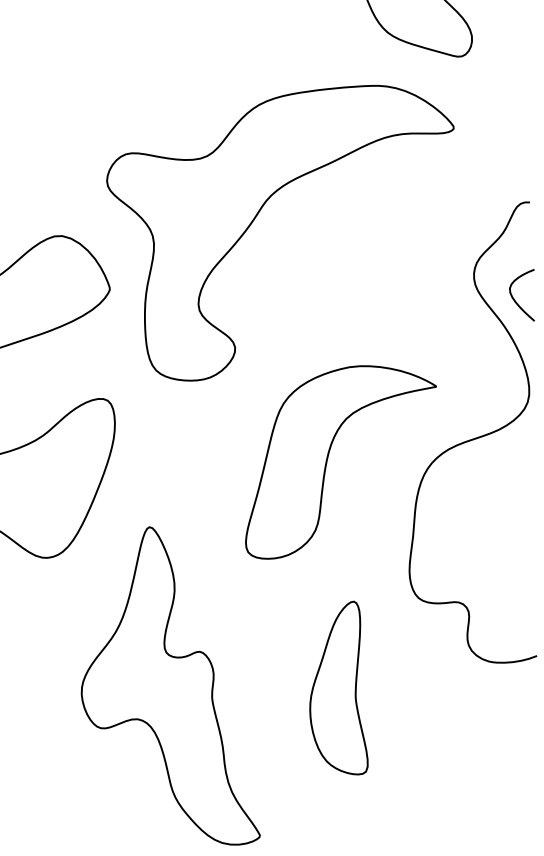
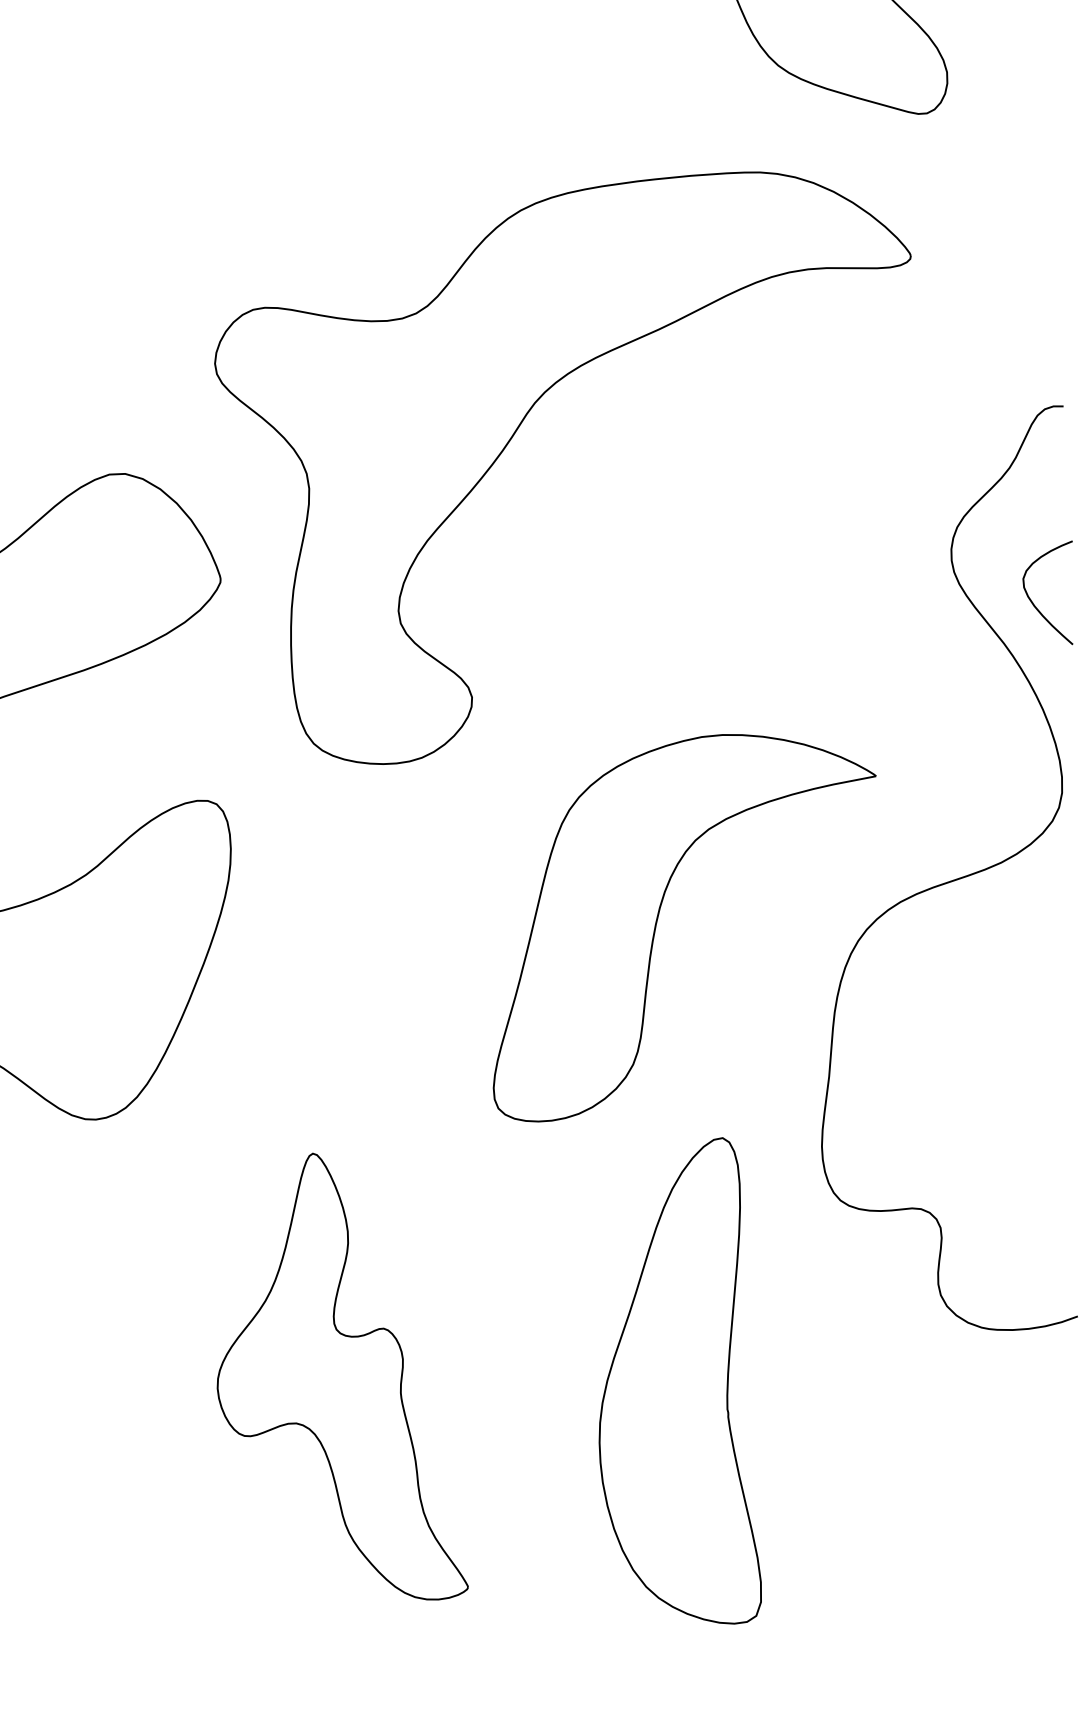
part: (170, 685) -> (342, 1375), size x0.7
part: (338, 687) -> (679, 1379), size x1.4

